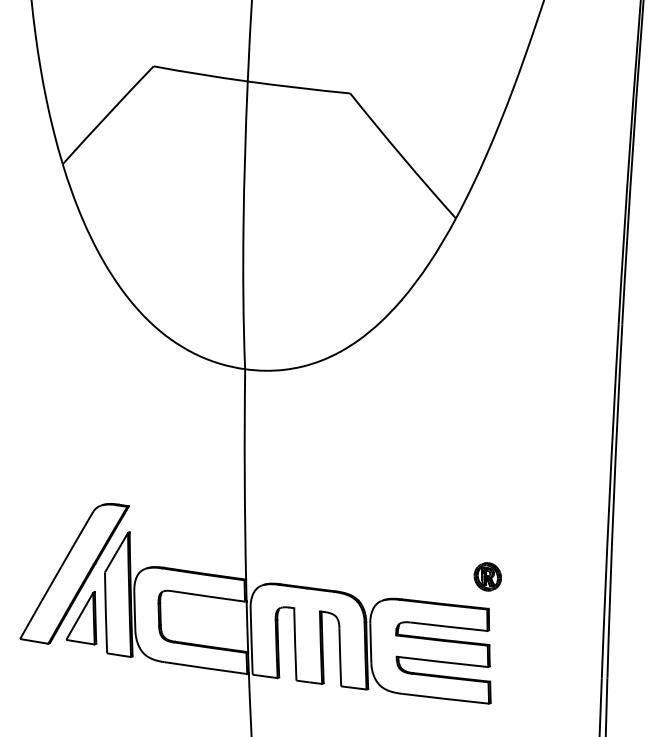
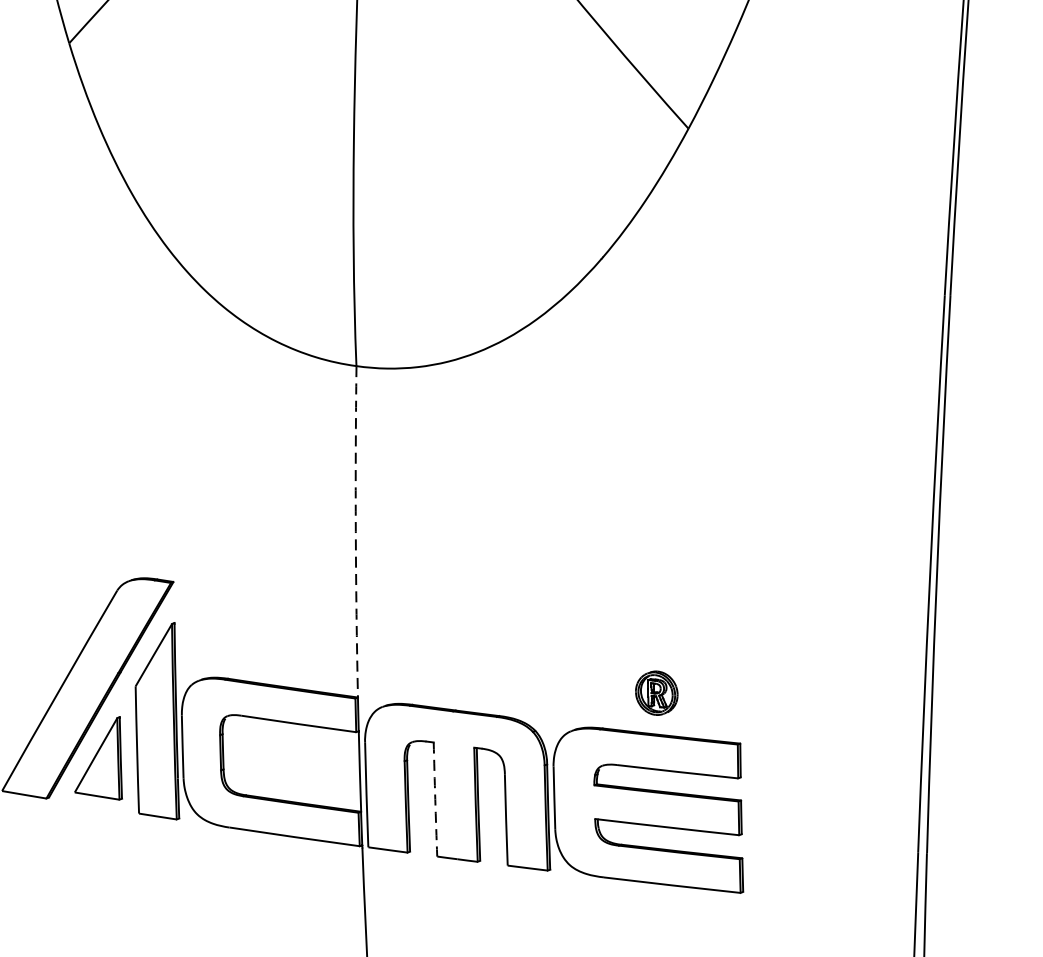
arc: (244, 474) -> (355, 531), solid -> dashed
part: (487, 576) -> (656, 692), moved
arc: (295, 644) -> (435, 799), solid -> dashed

